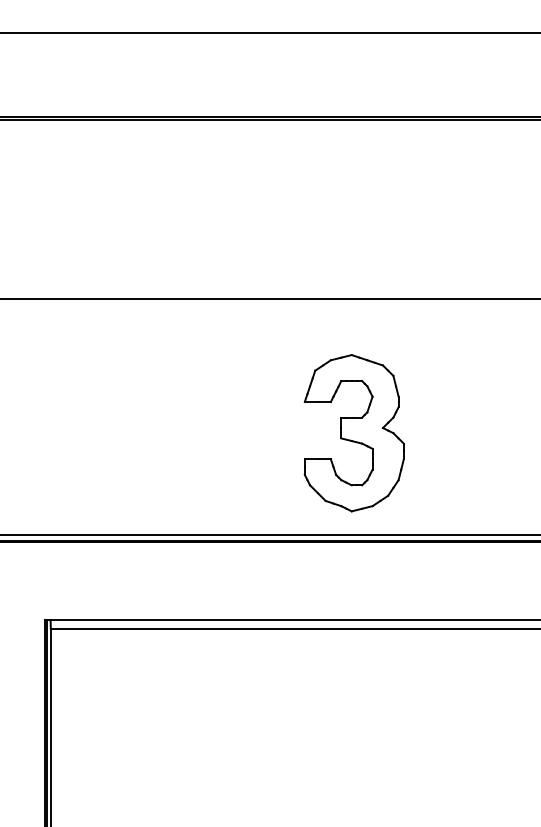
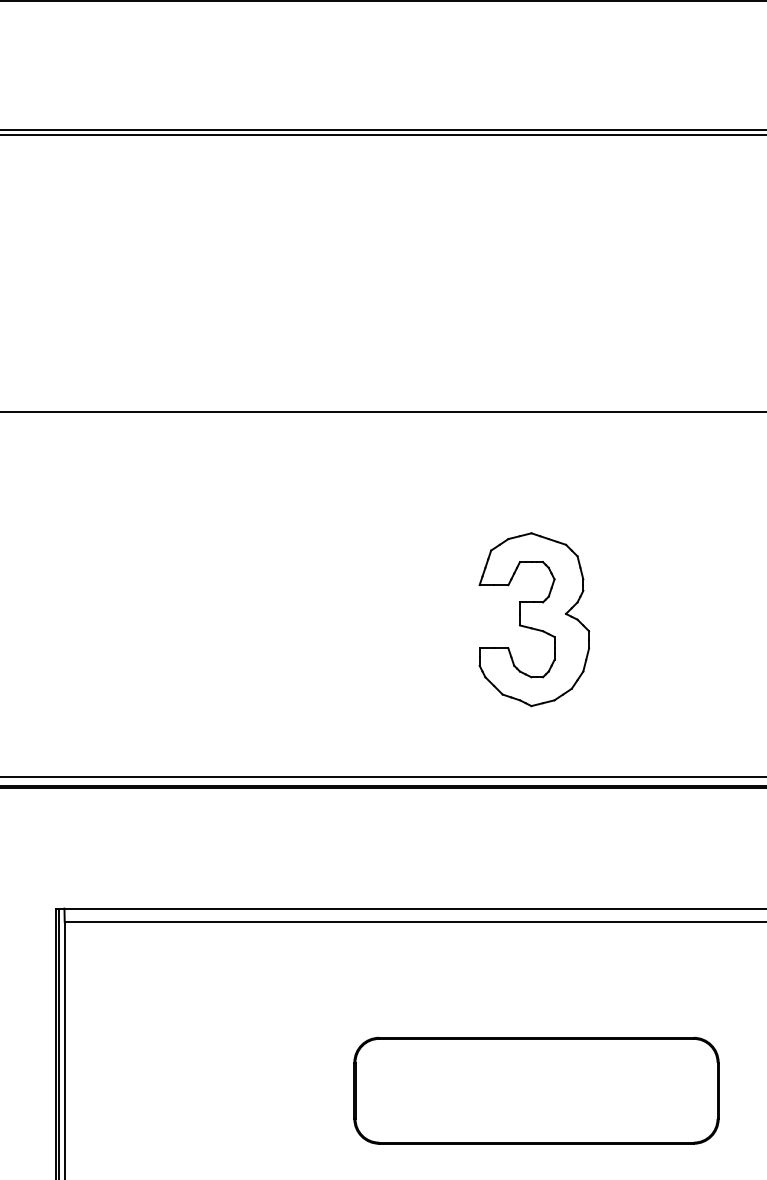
part: (353, 433) -> (533, 620), size x0.71
part: (355, 737) -> (536, 1090), added

